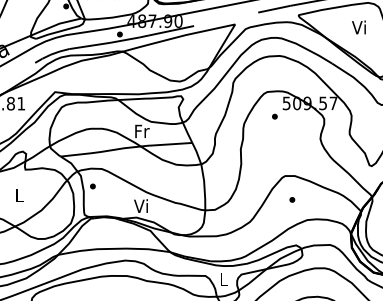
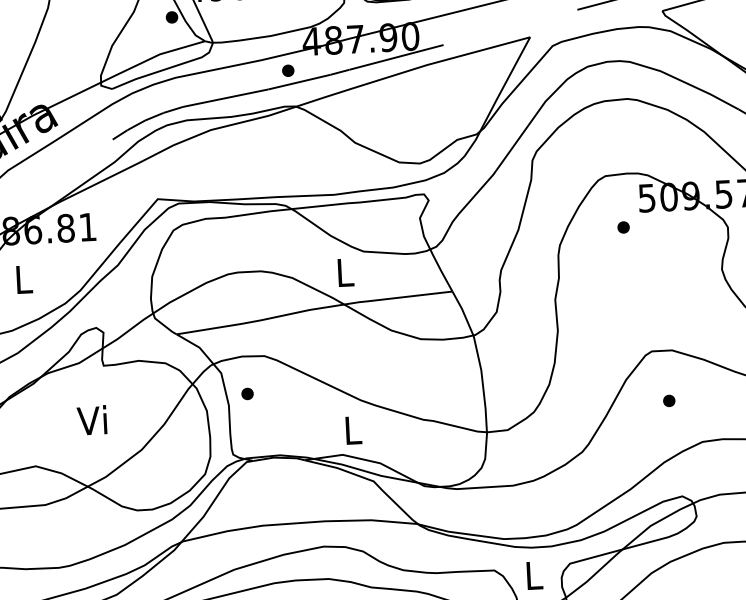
text: (142, 131) -> (346, 272), Fr -> L
text: (18, 195) -> (91, 420), L -> Vi
text: (140, 205) -> (349, 428), Vi -> L

